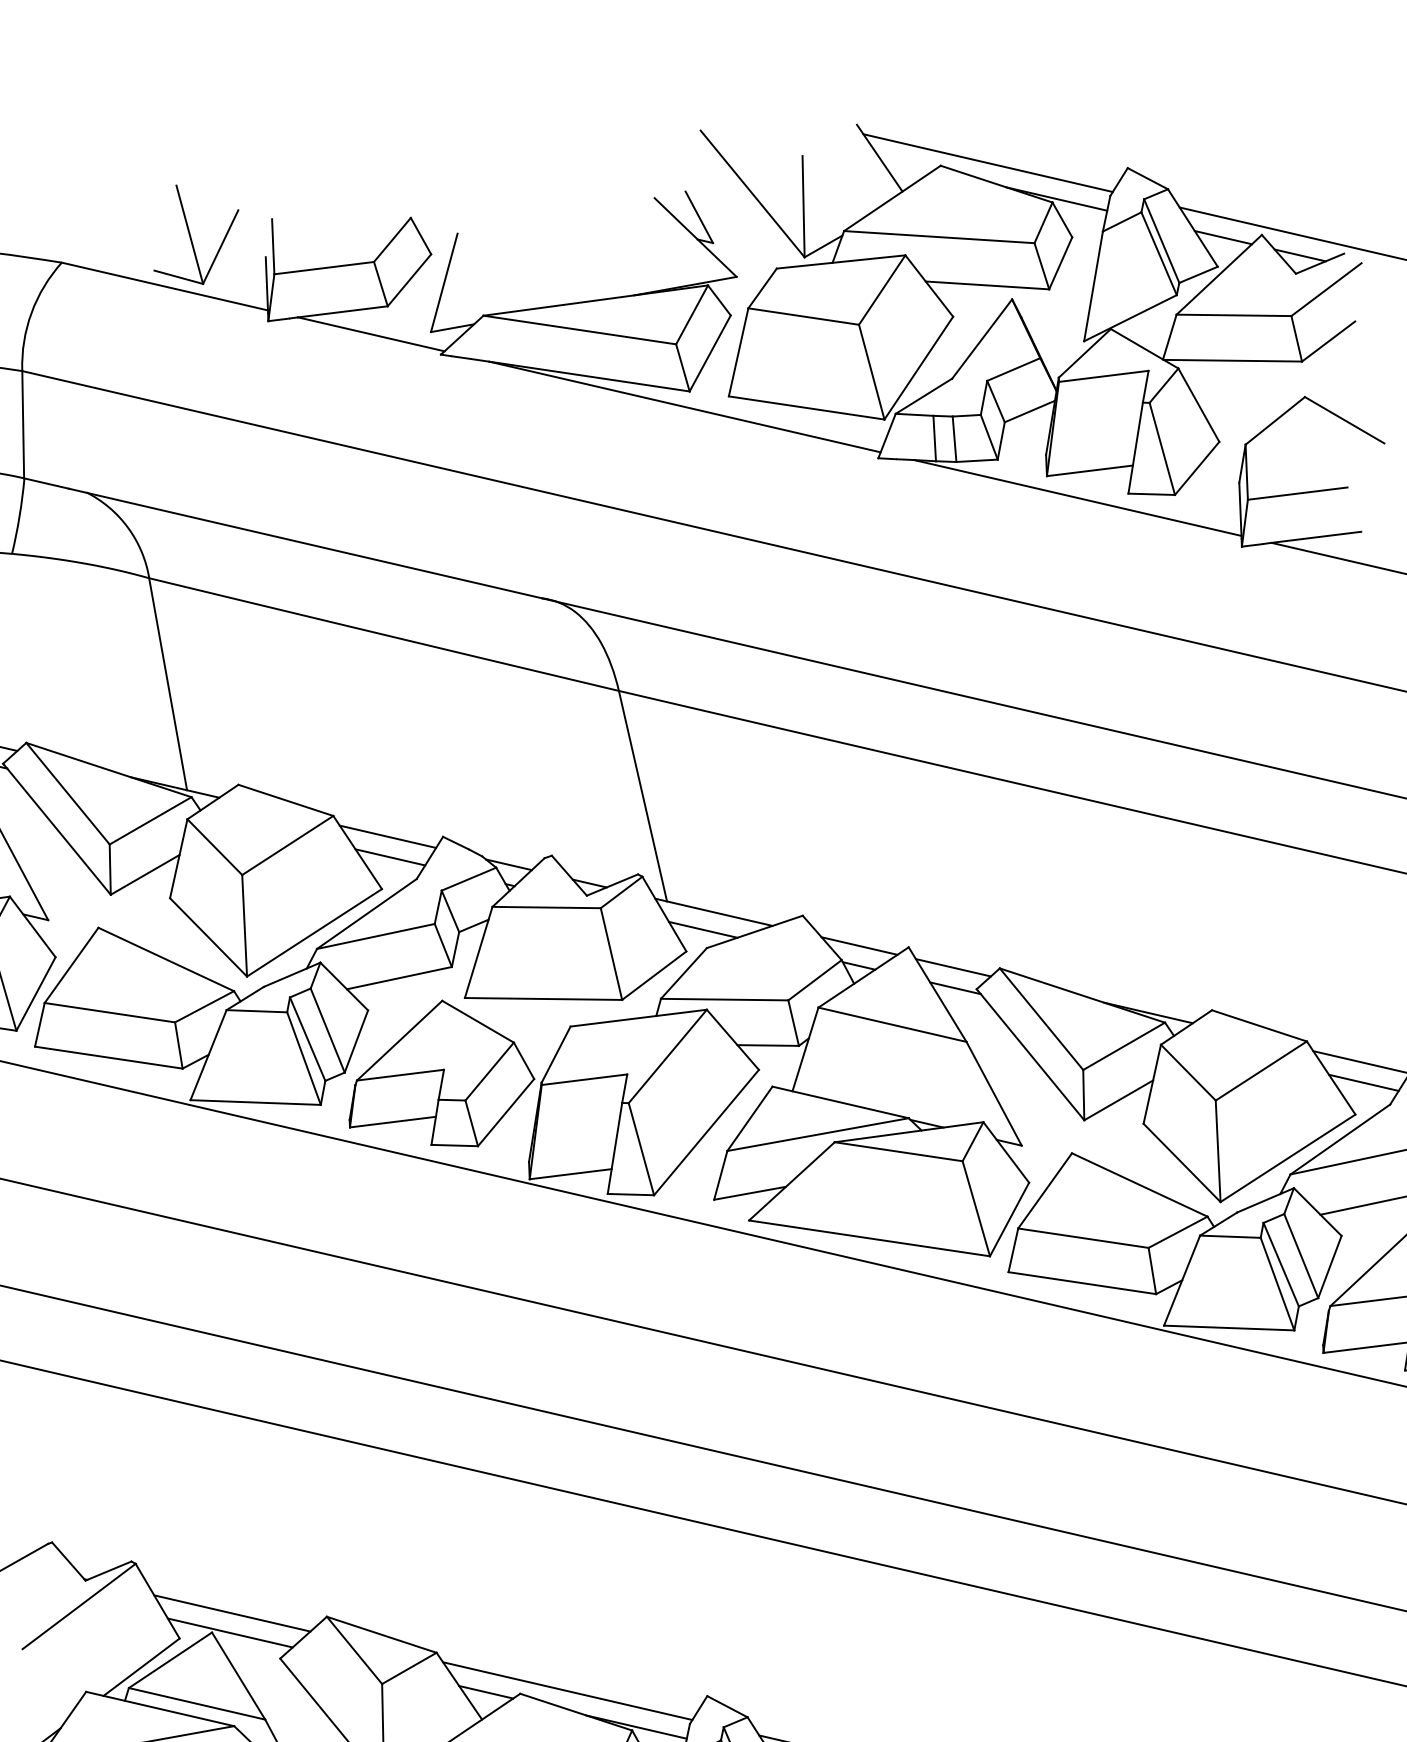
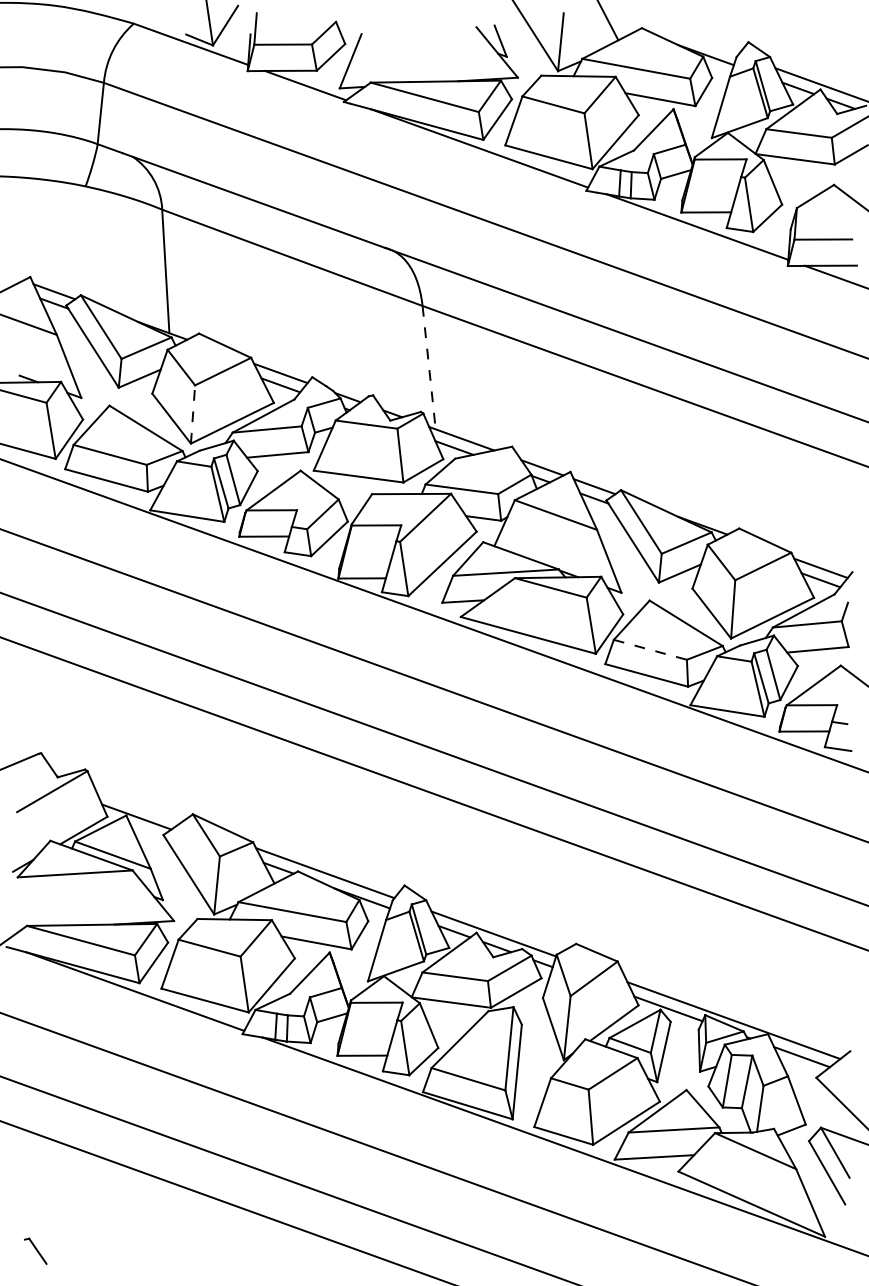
line: (986, 162) -> (668, 29), removed
line: (643, 797) -> (429, 368), solid -> dashed
line: (245, 925) -> (193, 414), solid -> dashed
line: (1083, 1237) -> (650, 649), solid -> dashed
line: (230, 1612) -> (138, 805), removed

